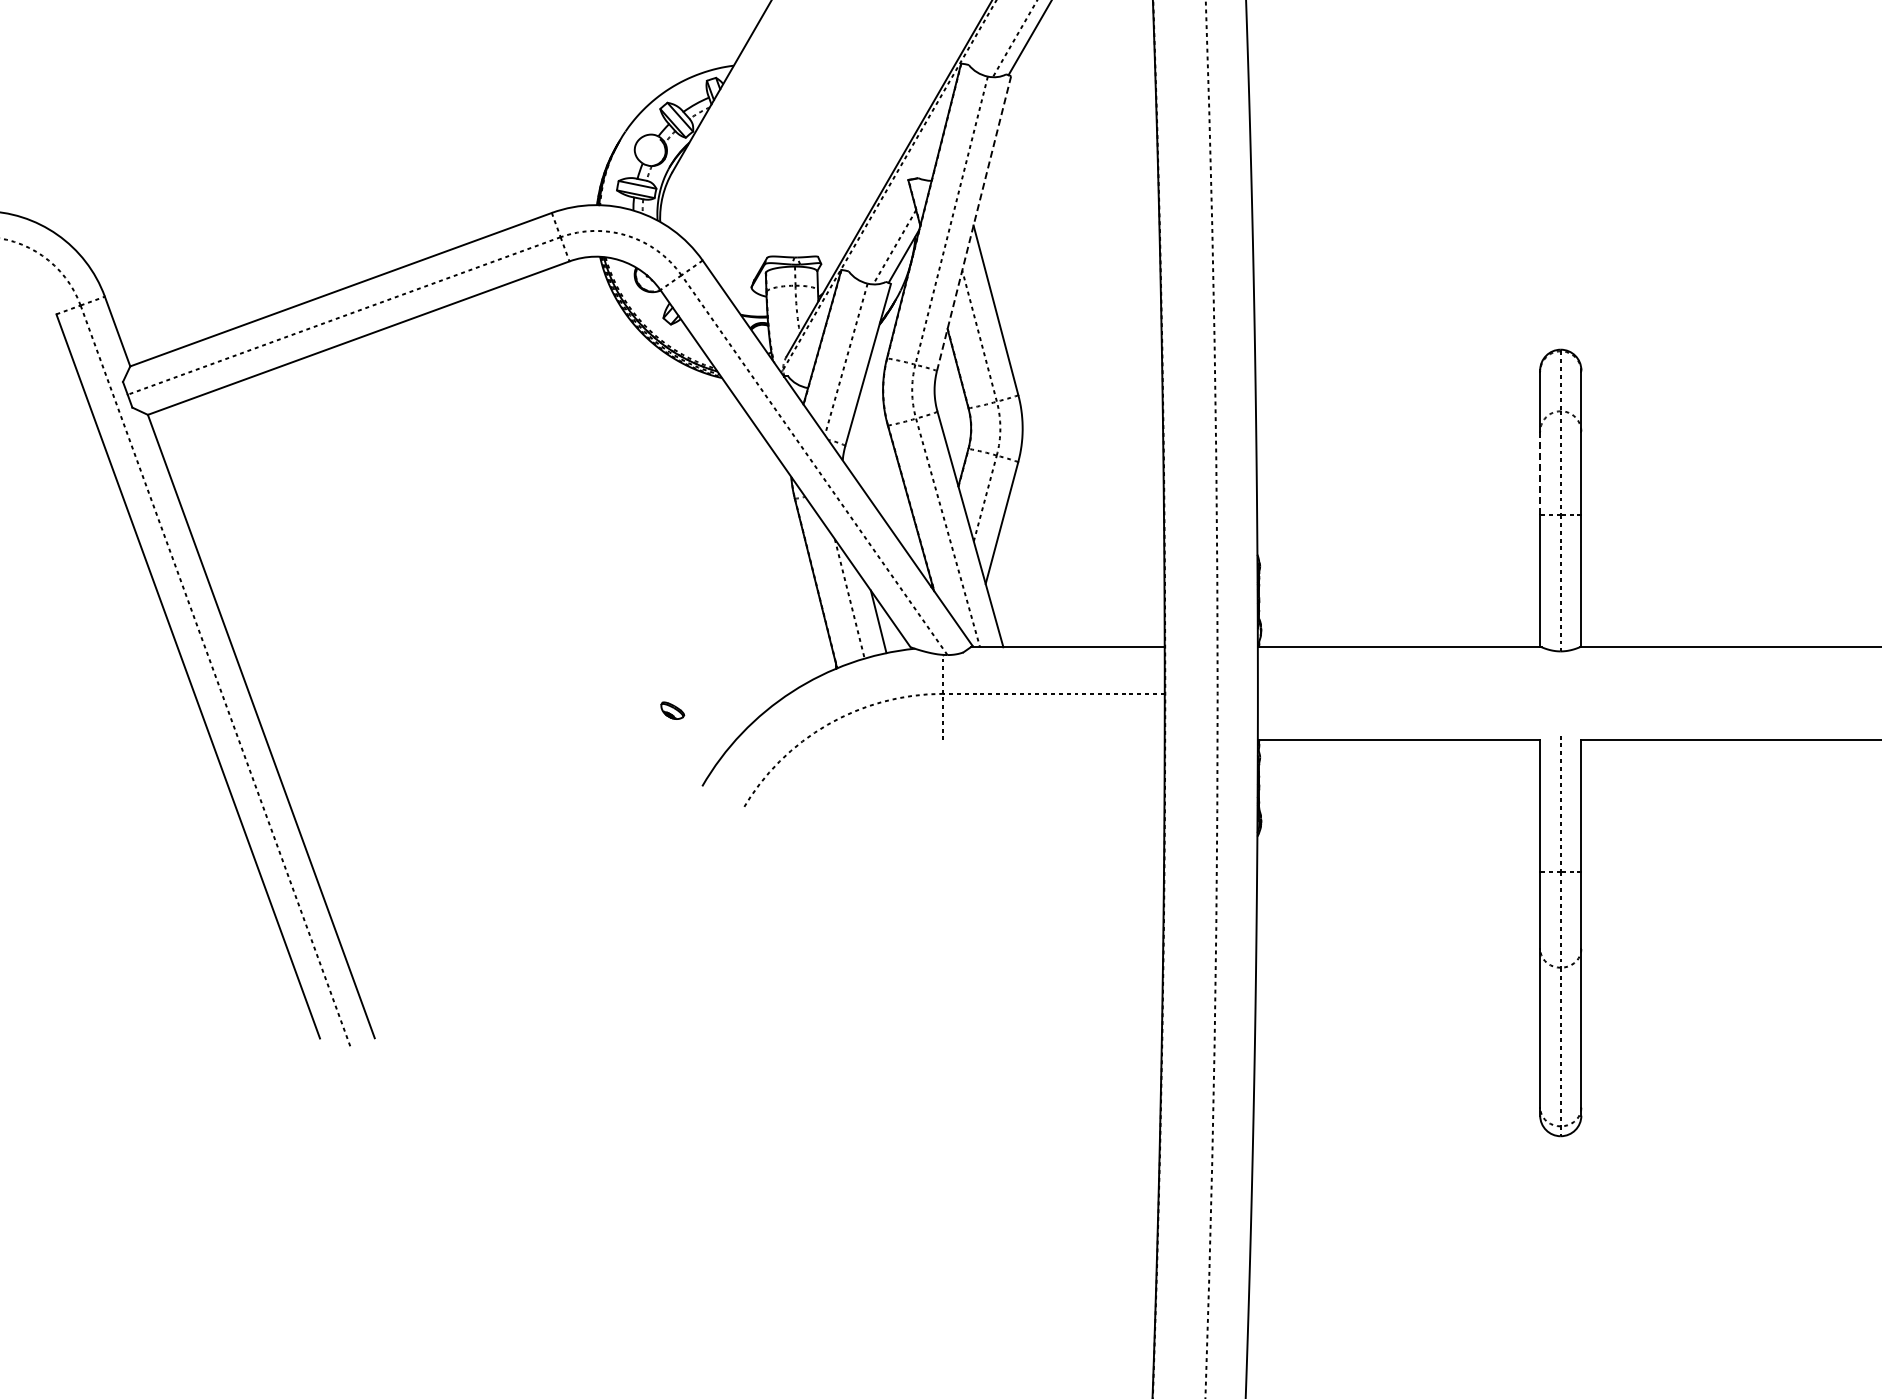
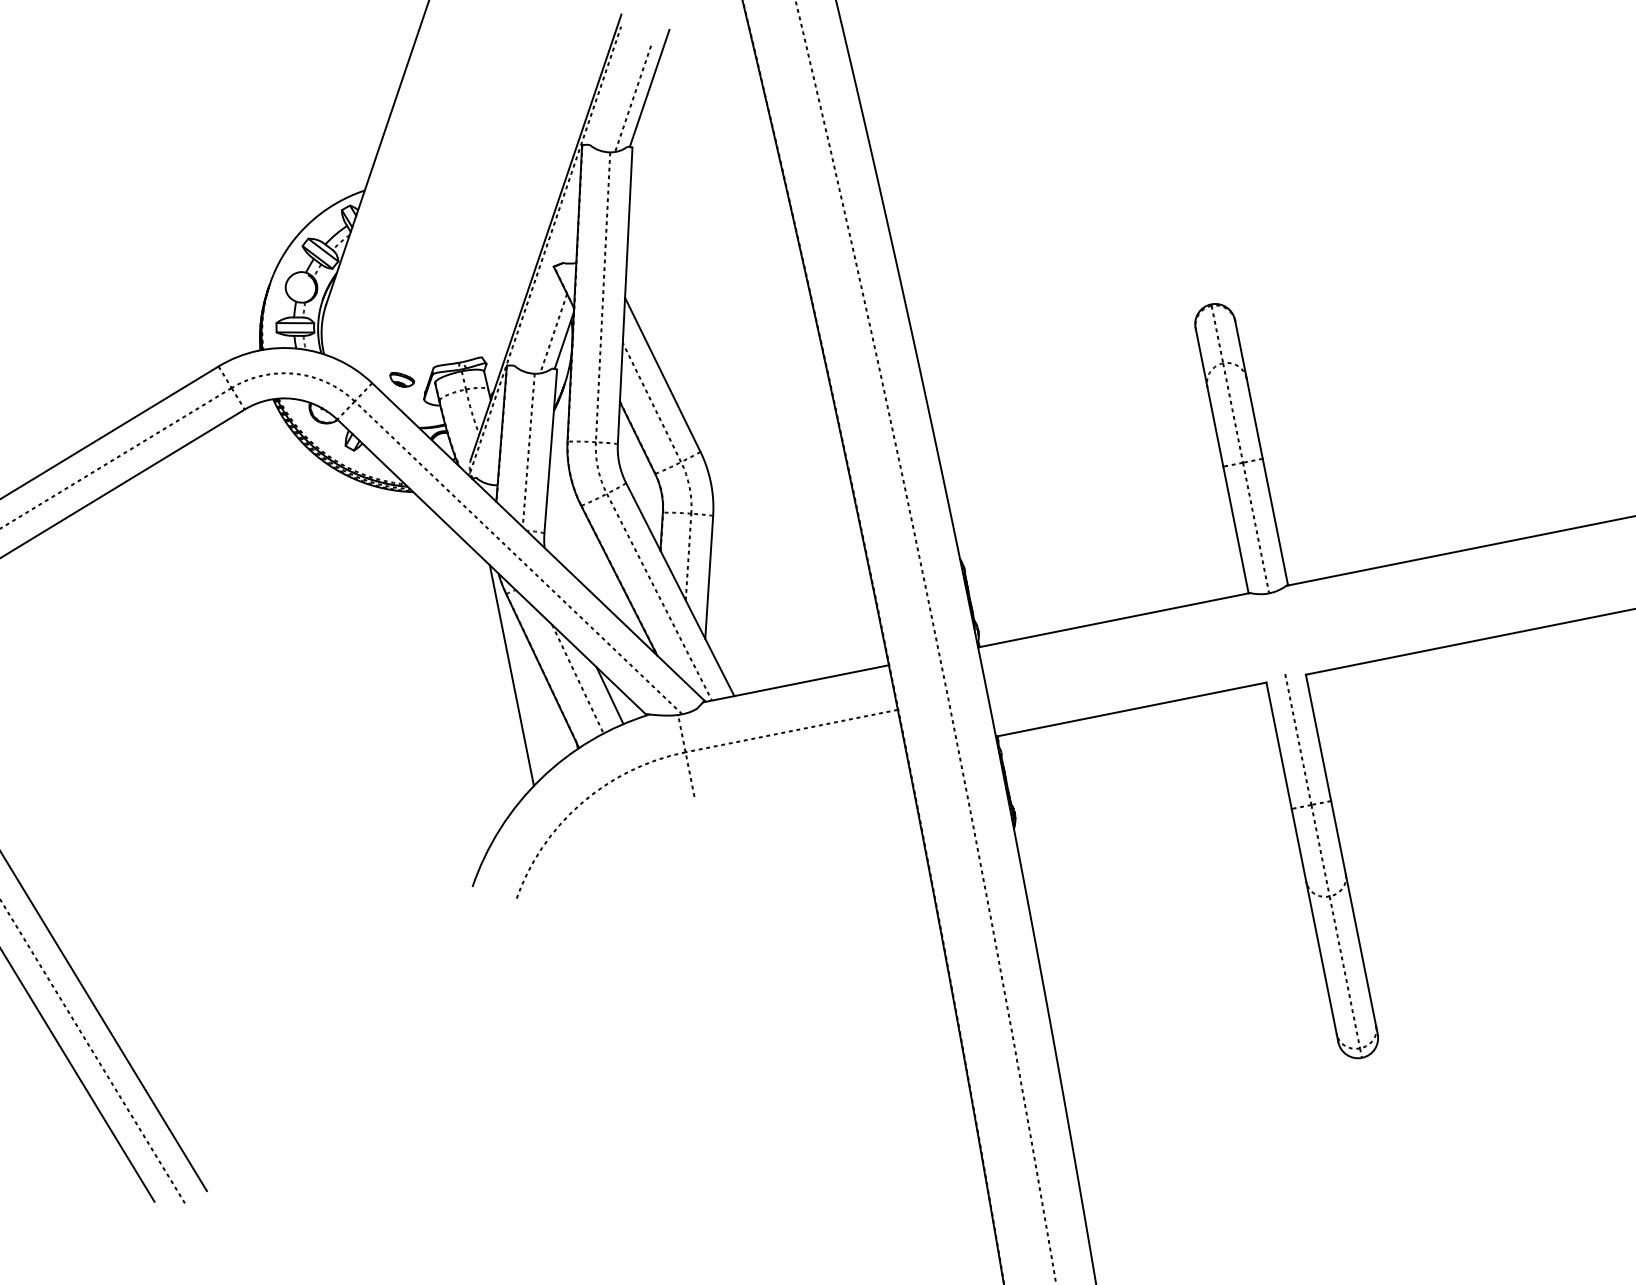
line: (974, 223) -> (625, 295), dashed -> solid
line: (1540, 473) -> (1215, 426), dashed -> solid
line: (784, 581) -> (512, 675), added
part: (672, 710) -> (402, 379), moved

